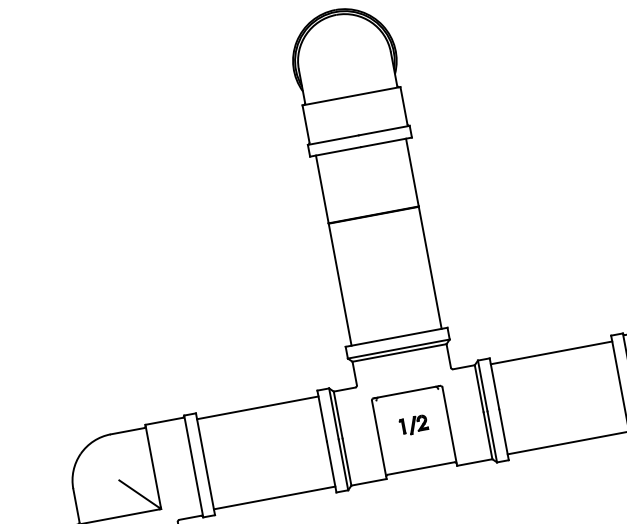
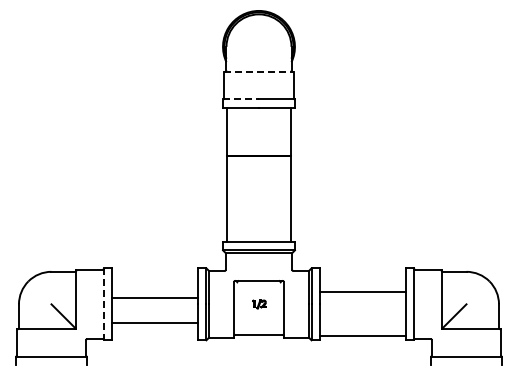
line: (350, 95) -> (258, 71), solid -> dashed
line: (334, 140) -> (241, 99), solid -> dashed
line: (551, 352) -> (362, 291), moved
line: (258, 407) -> (155, 297), moved
part: (413, 425) -> (259, 304), size x0.7
line: (194, 466) -> (104, 304), solid -> dashed
line: (275, 498) -> (155, 323), moved

